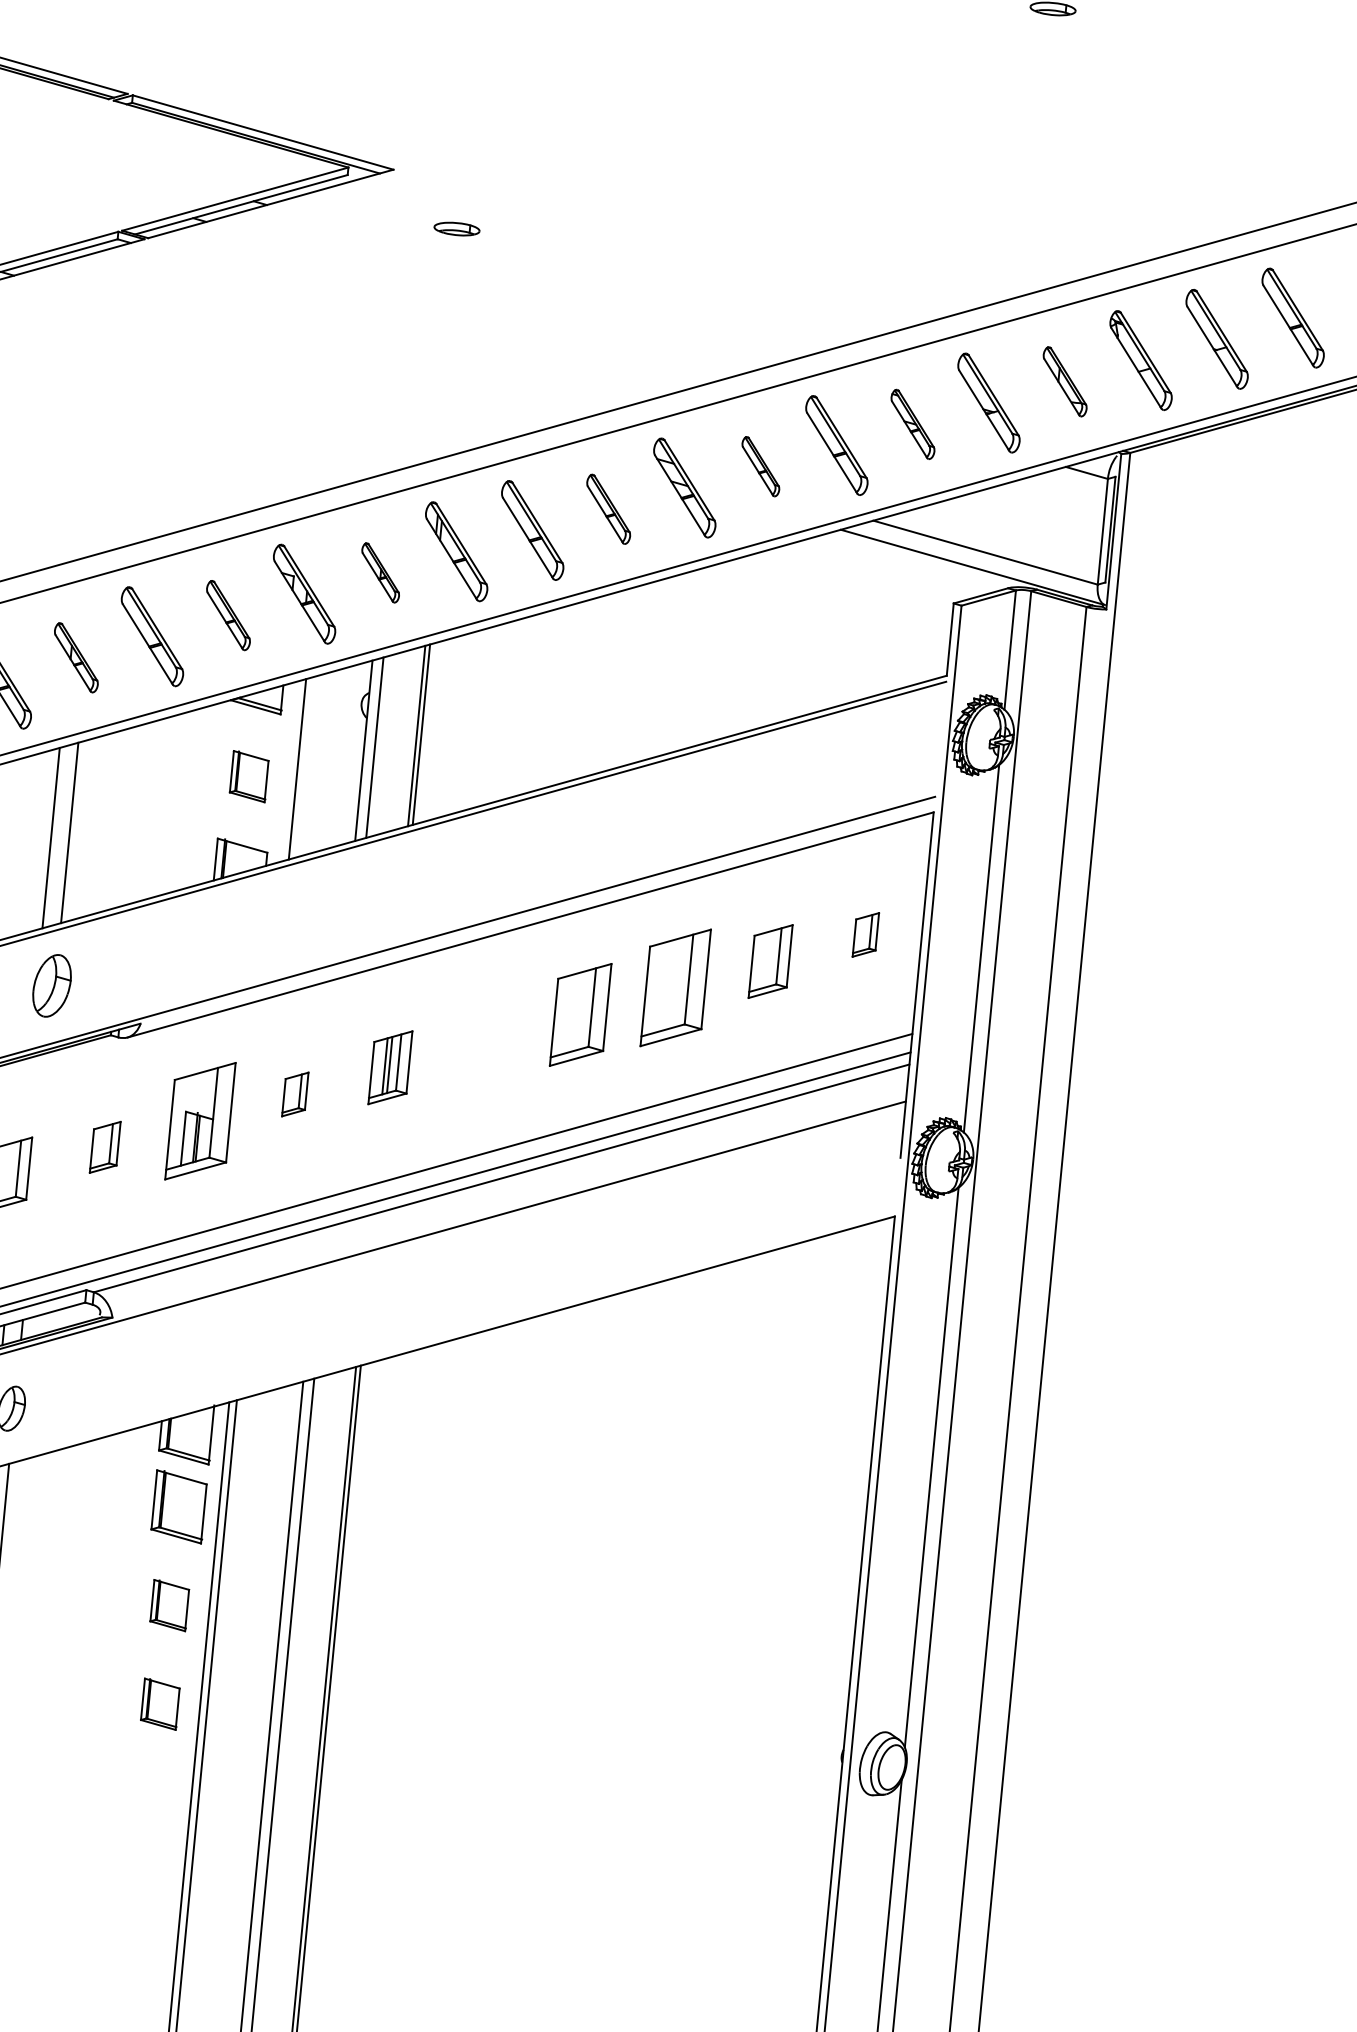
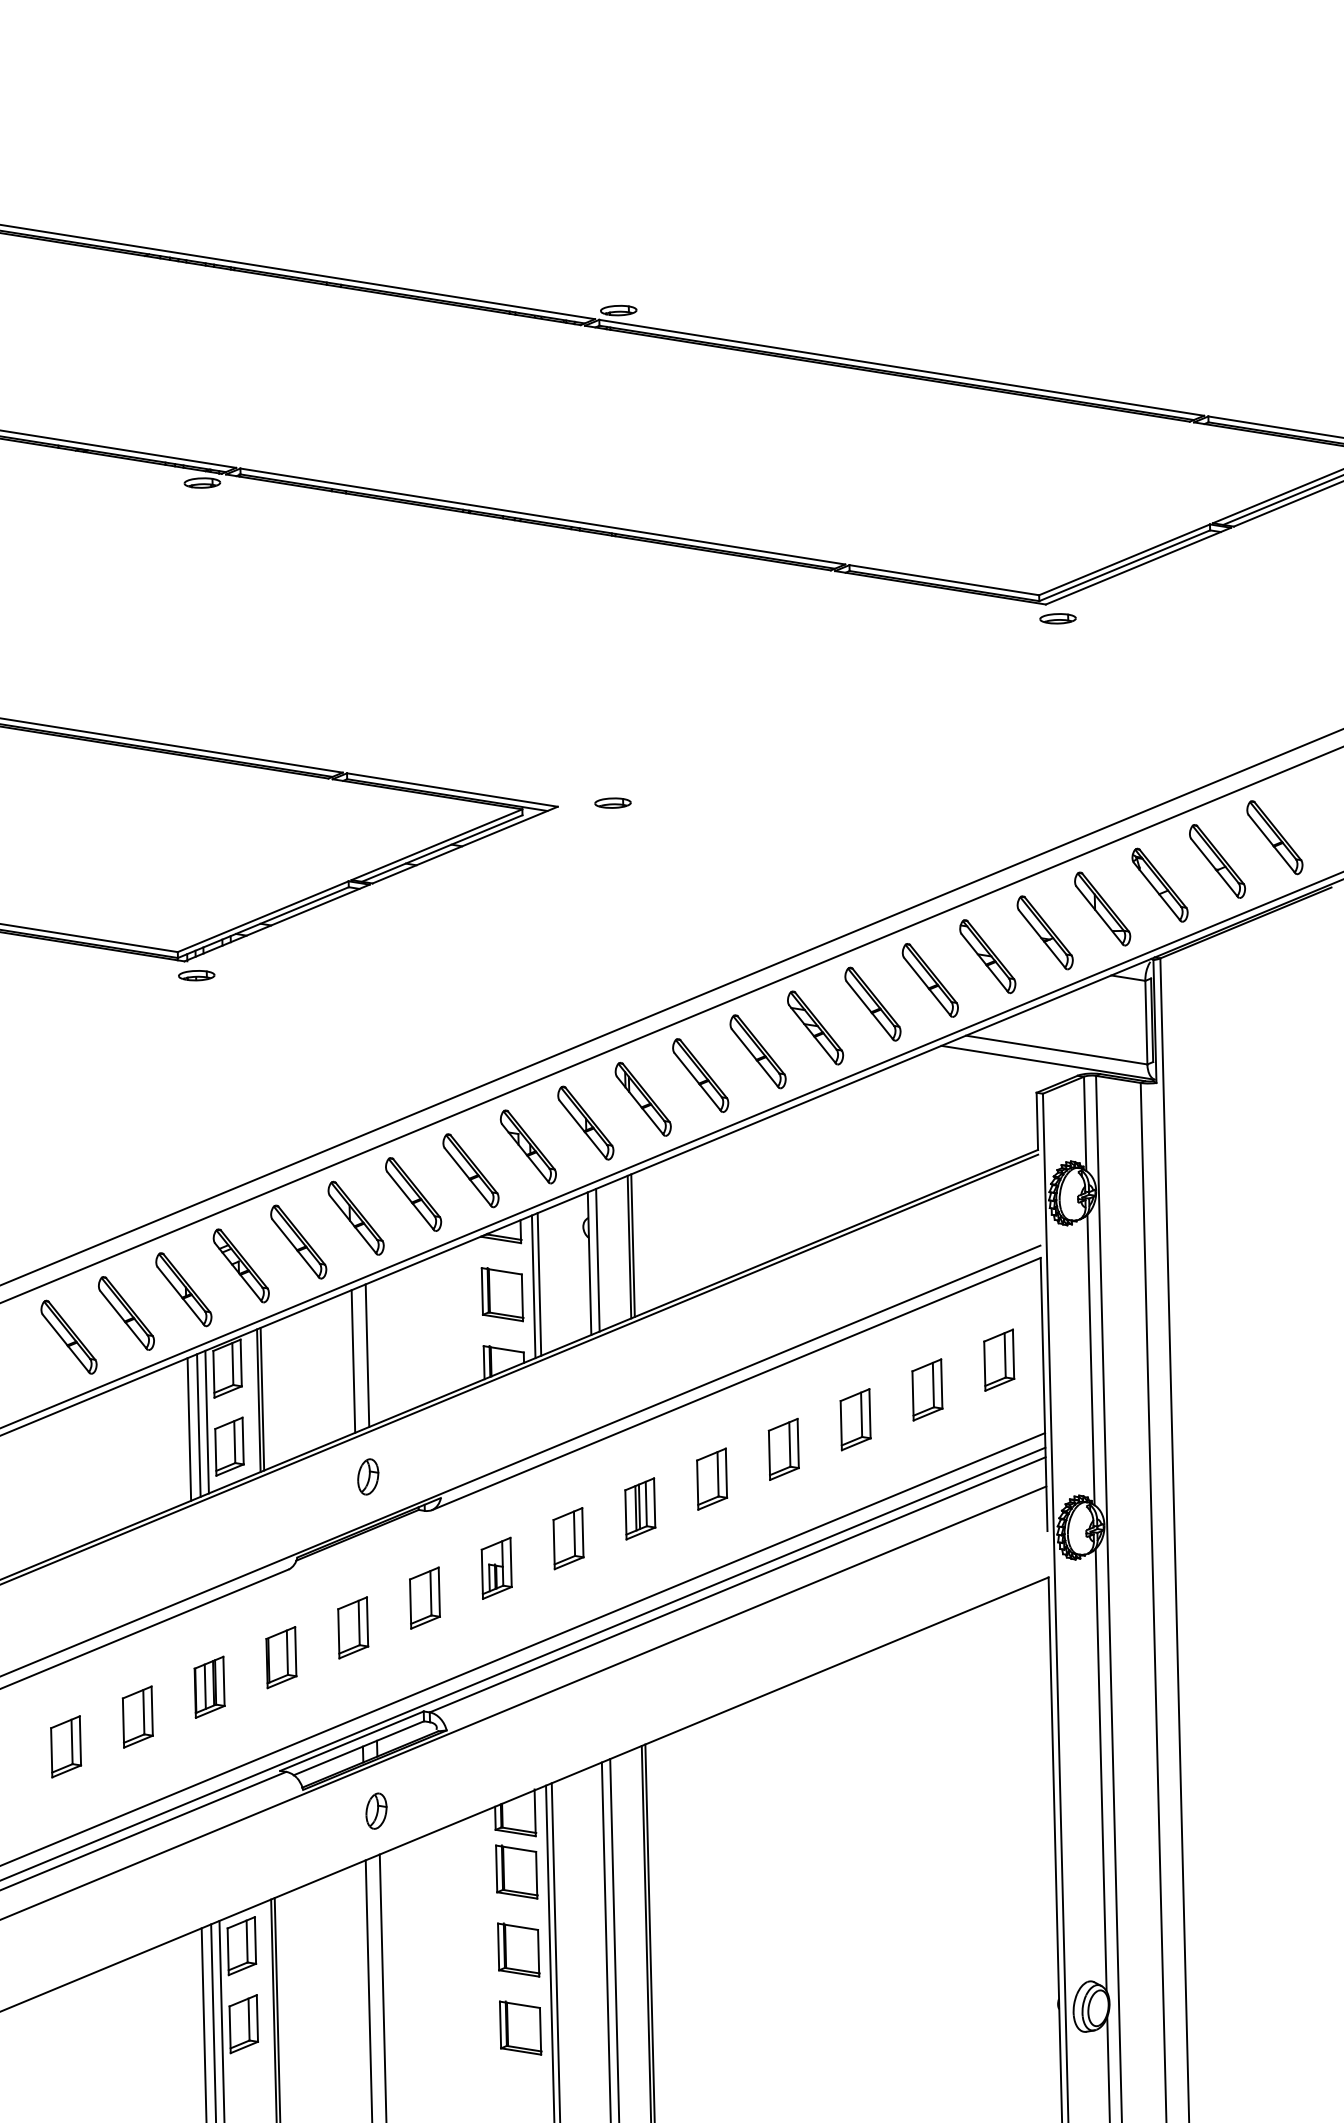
part: (456, 228) -> (612, 802), moved
part: (1064, 381) -> (1102, 908), size x1.43
part: (912, 424) -> (987, 956), size x1.43
part: (760, 465) -> (872, 1003), size x1.67
part: (608, 508) -> (757, 1051), size x1.43
part: (380, 572) -> (585, 1122), size x1.67
part: (227, 615) -> (470, 1170), size x1.43
part: (75, 656) -> (355, 1217), size x1.43
line: (289, 770) -> (533, 1286), added
part: (249, 776) -> (502, 1294), size x1.43
part: (866, 934) -> (999, 1359), size x1.67
part: (52, 985) -> (368, 1476), size x0.71
part: (675, 987) -> (855, 1419), size x0.62
part: (580, 1013) -> (783, 1448), size x0.71
part: (486, 1040) -> (712, 1478), added
part: (295, 1094) -> (568, 1538), size x1.67
part: (200, 1119) -> (496, 1567), size x0.62
part: (104, 1146) -> (424, 1597), size x1.43
part: (169, 1604) -> (518, 1949), size x1.43
part: (160, 1703) -> (520, 2027), size x1.43

